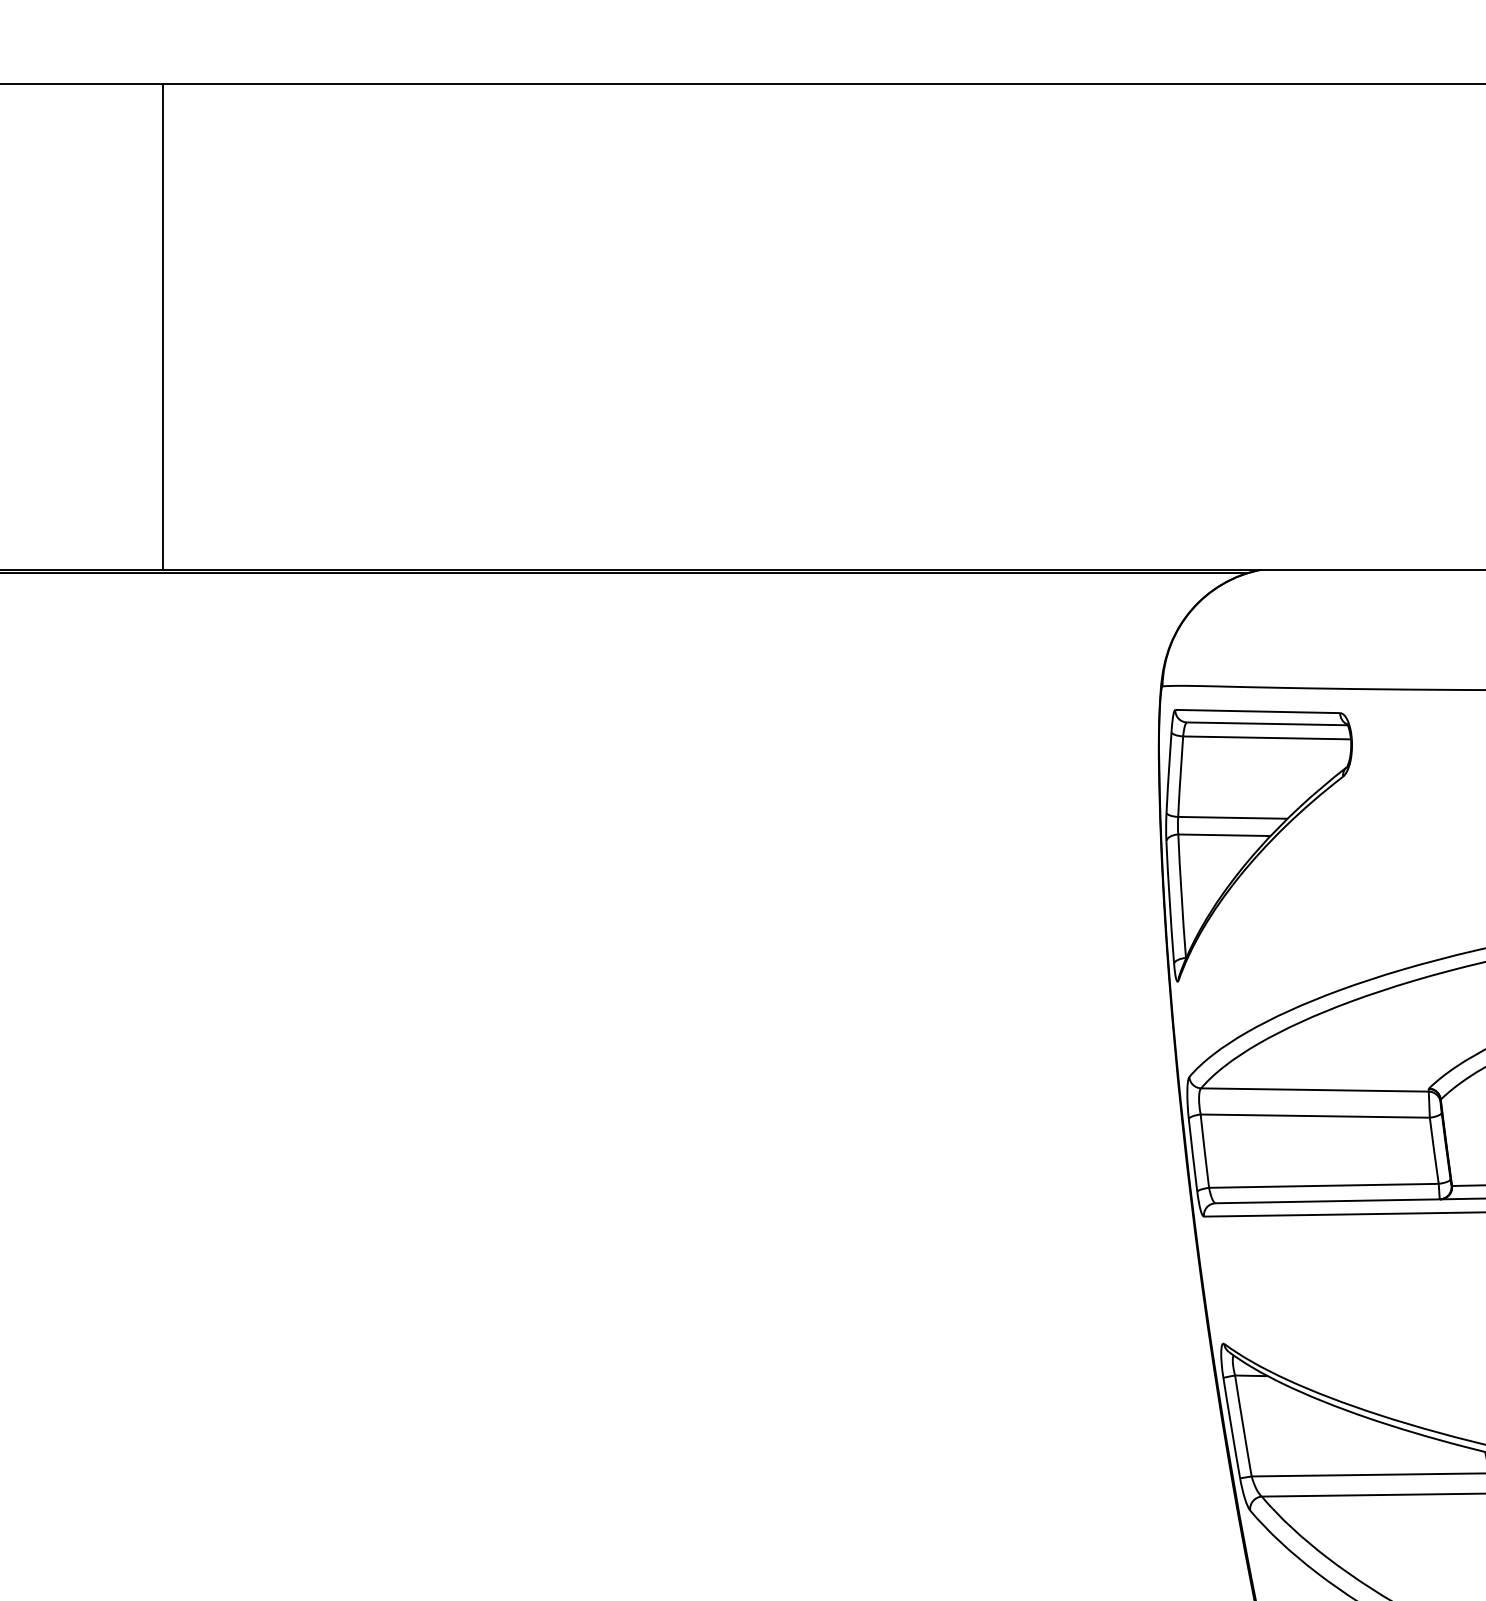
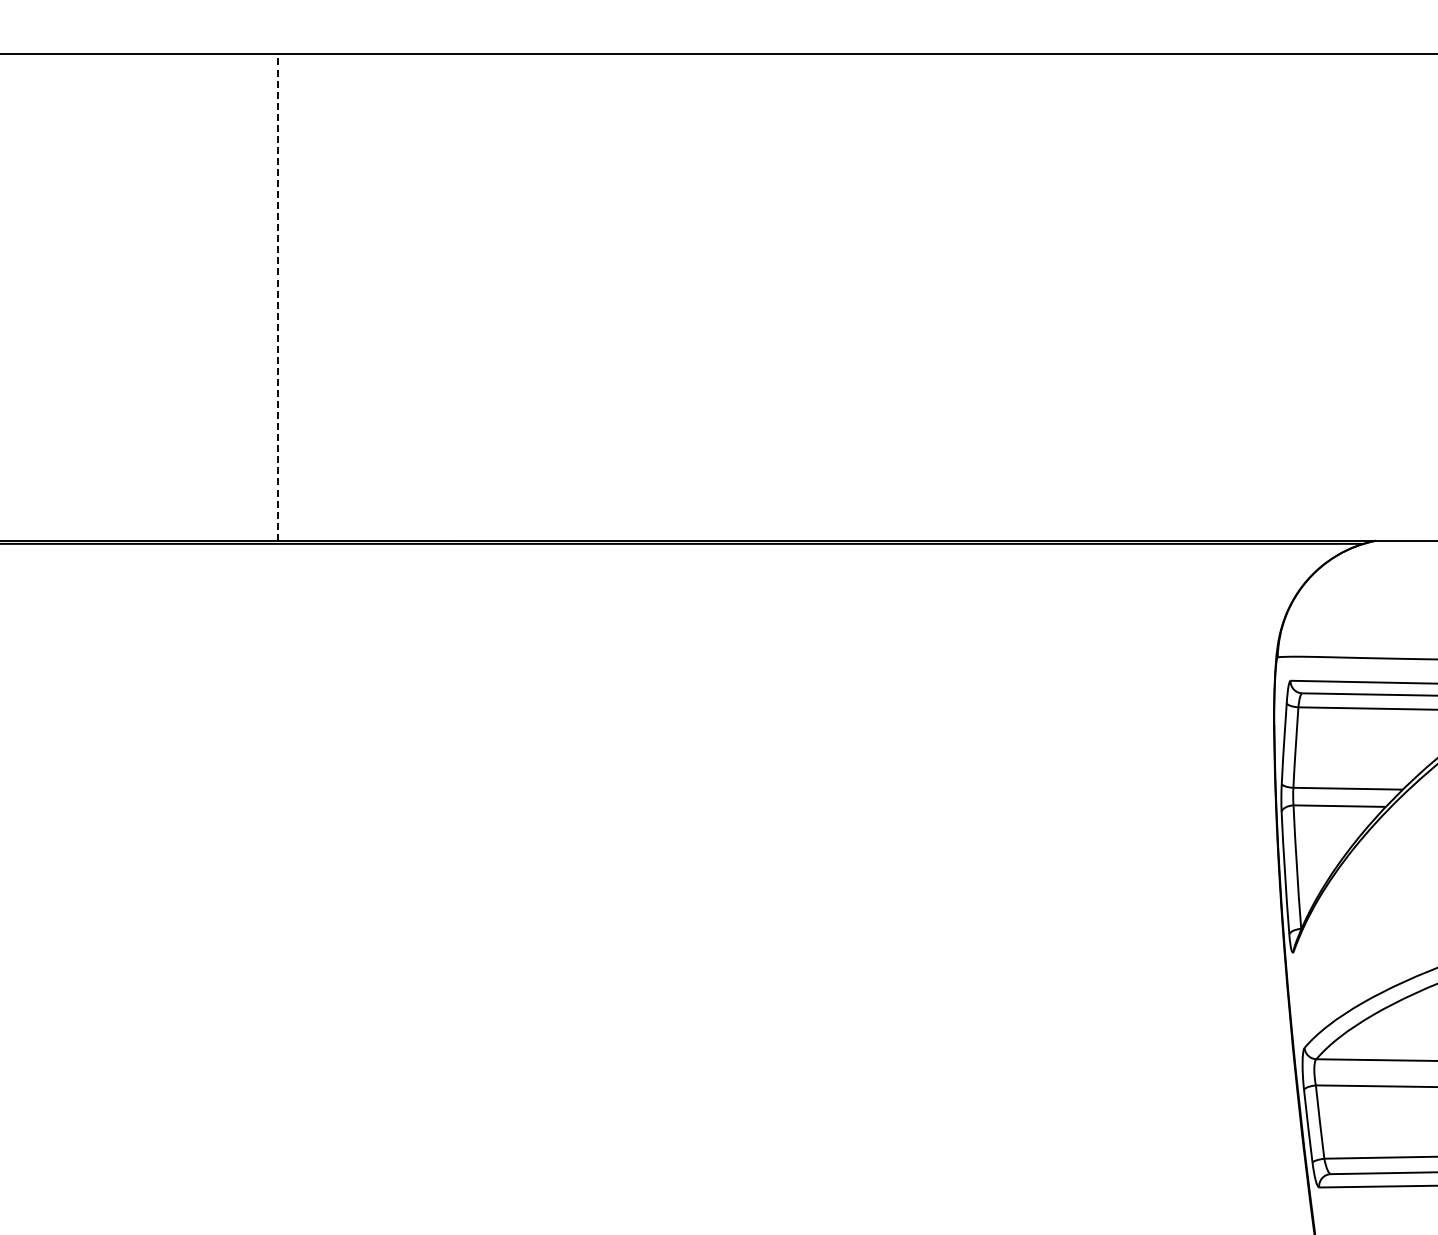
line: (162, 326) -> (277, 297), solid -> dashed

